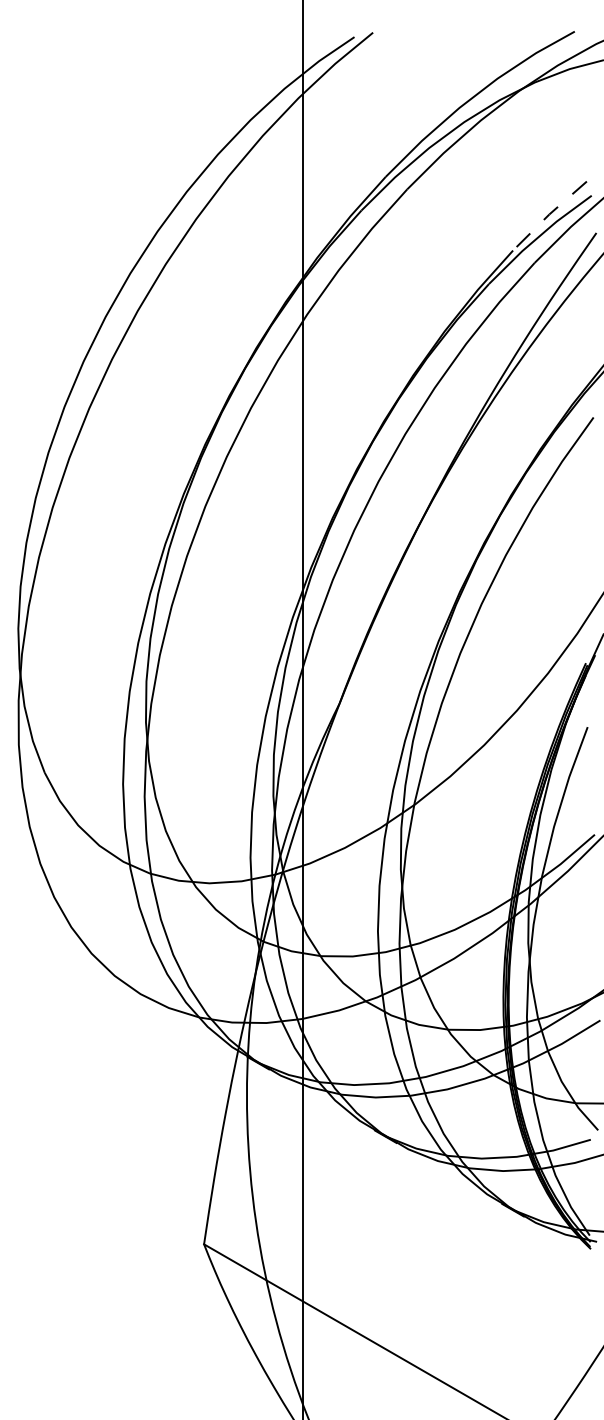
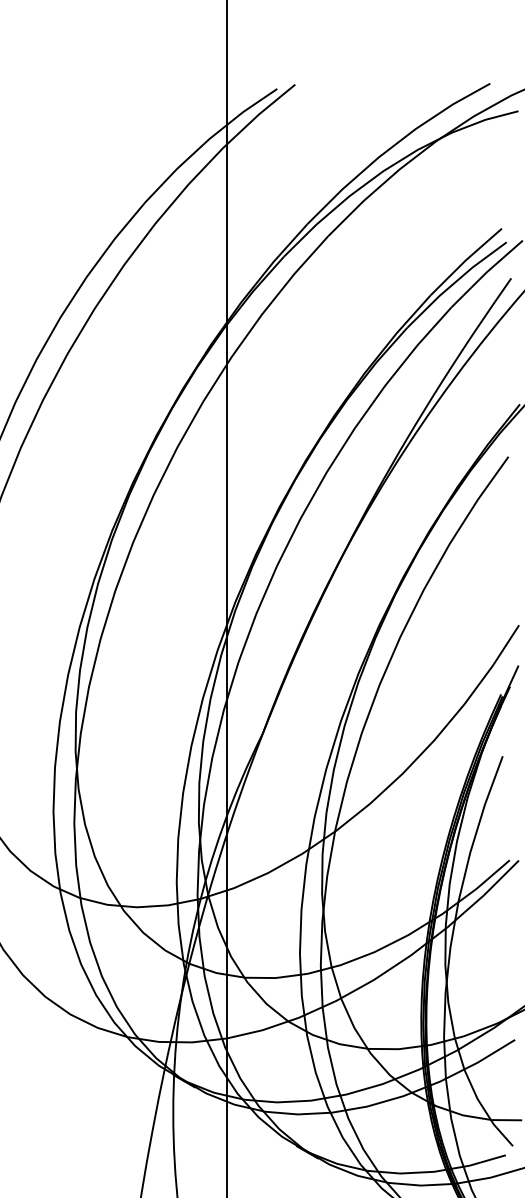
line: (548, 215) -> (464, 261), dashed -> solid

